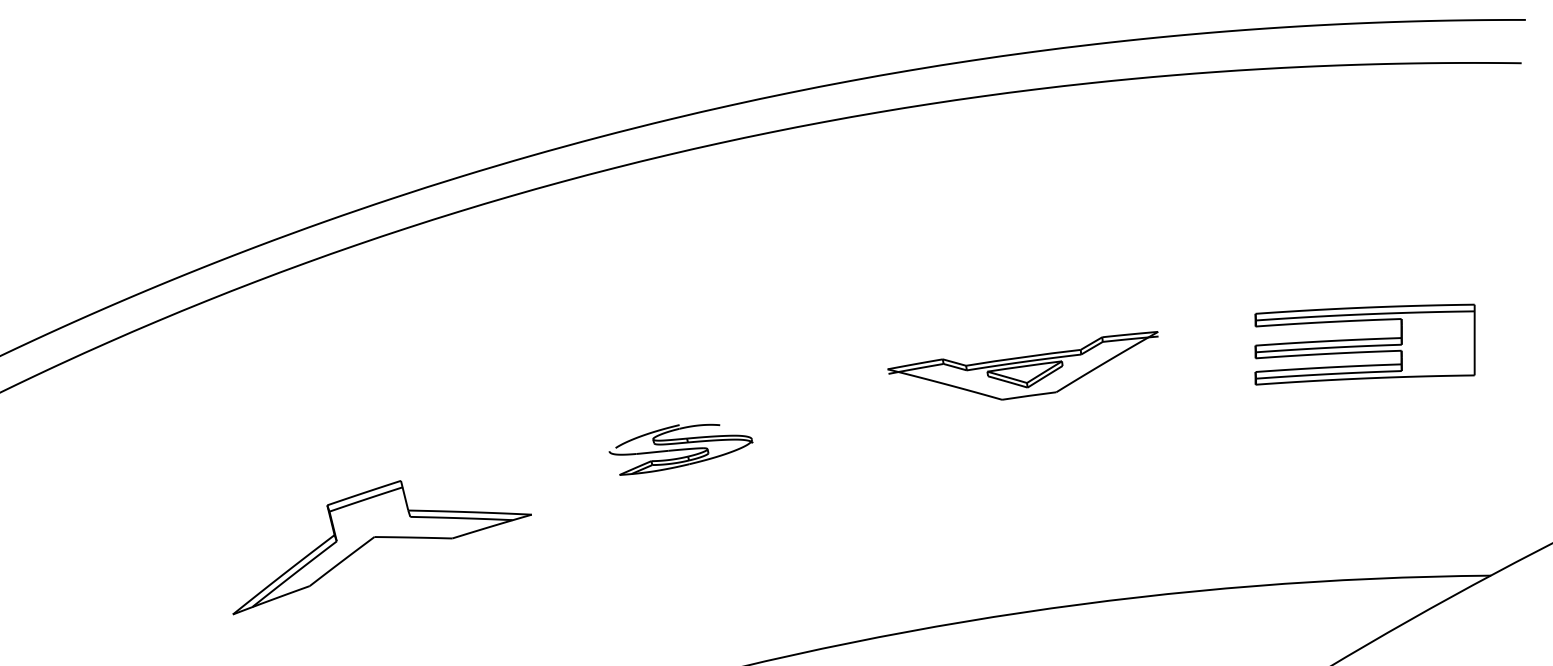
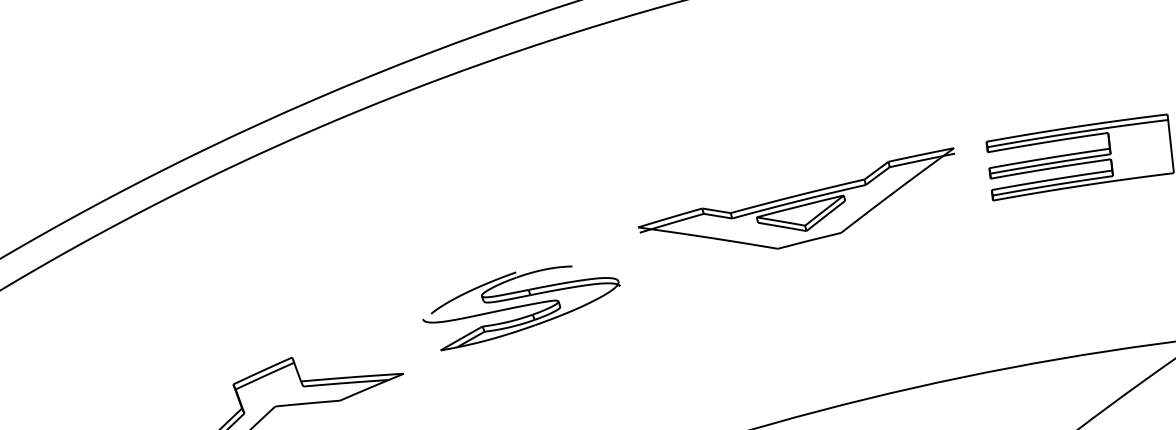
part: (1022, 365) -> (797, 205), size x1.43
part: (680, 449) -> (521, 306), size x1.67

